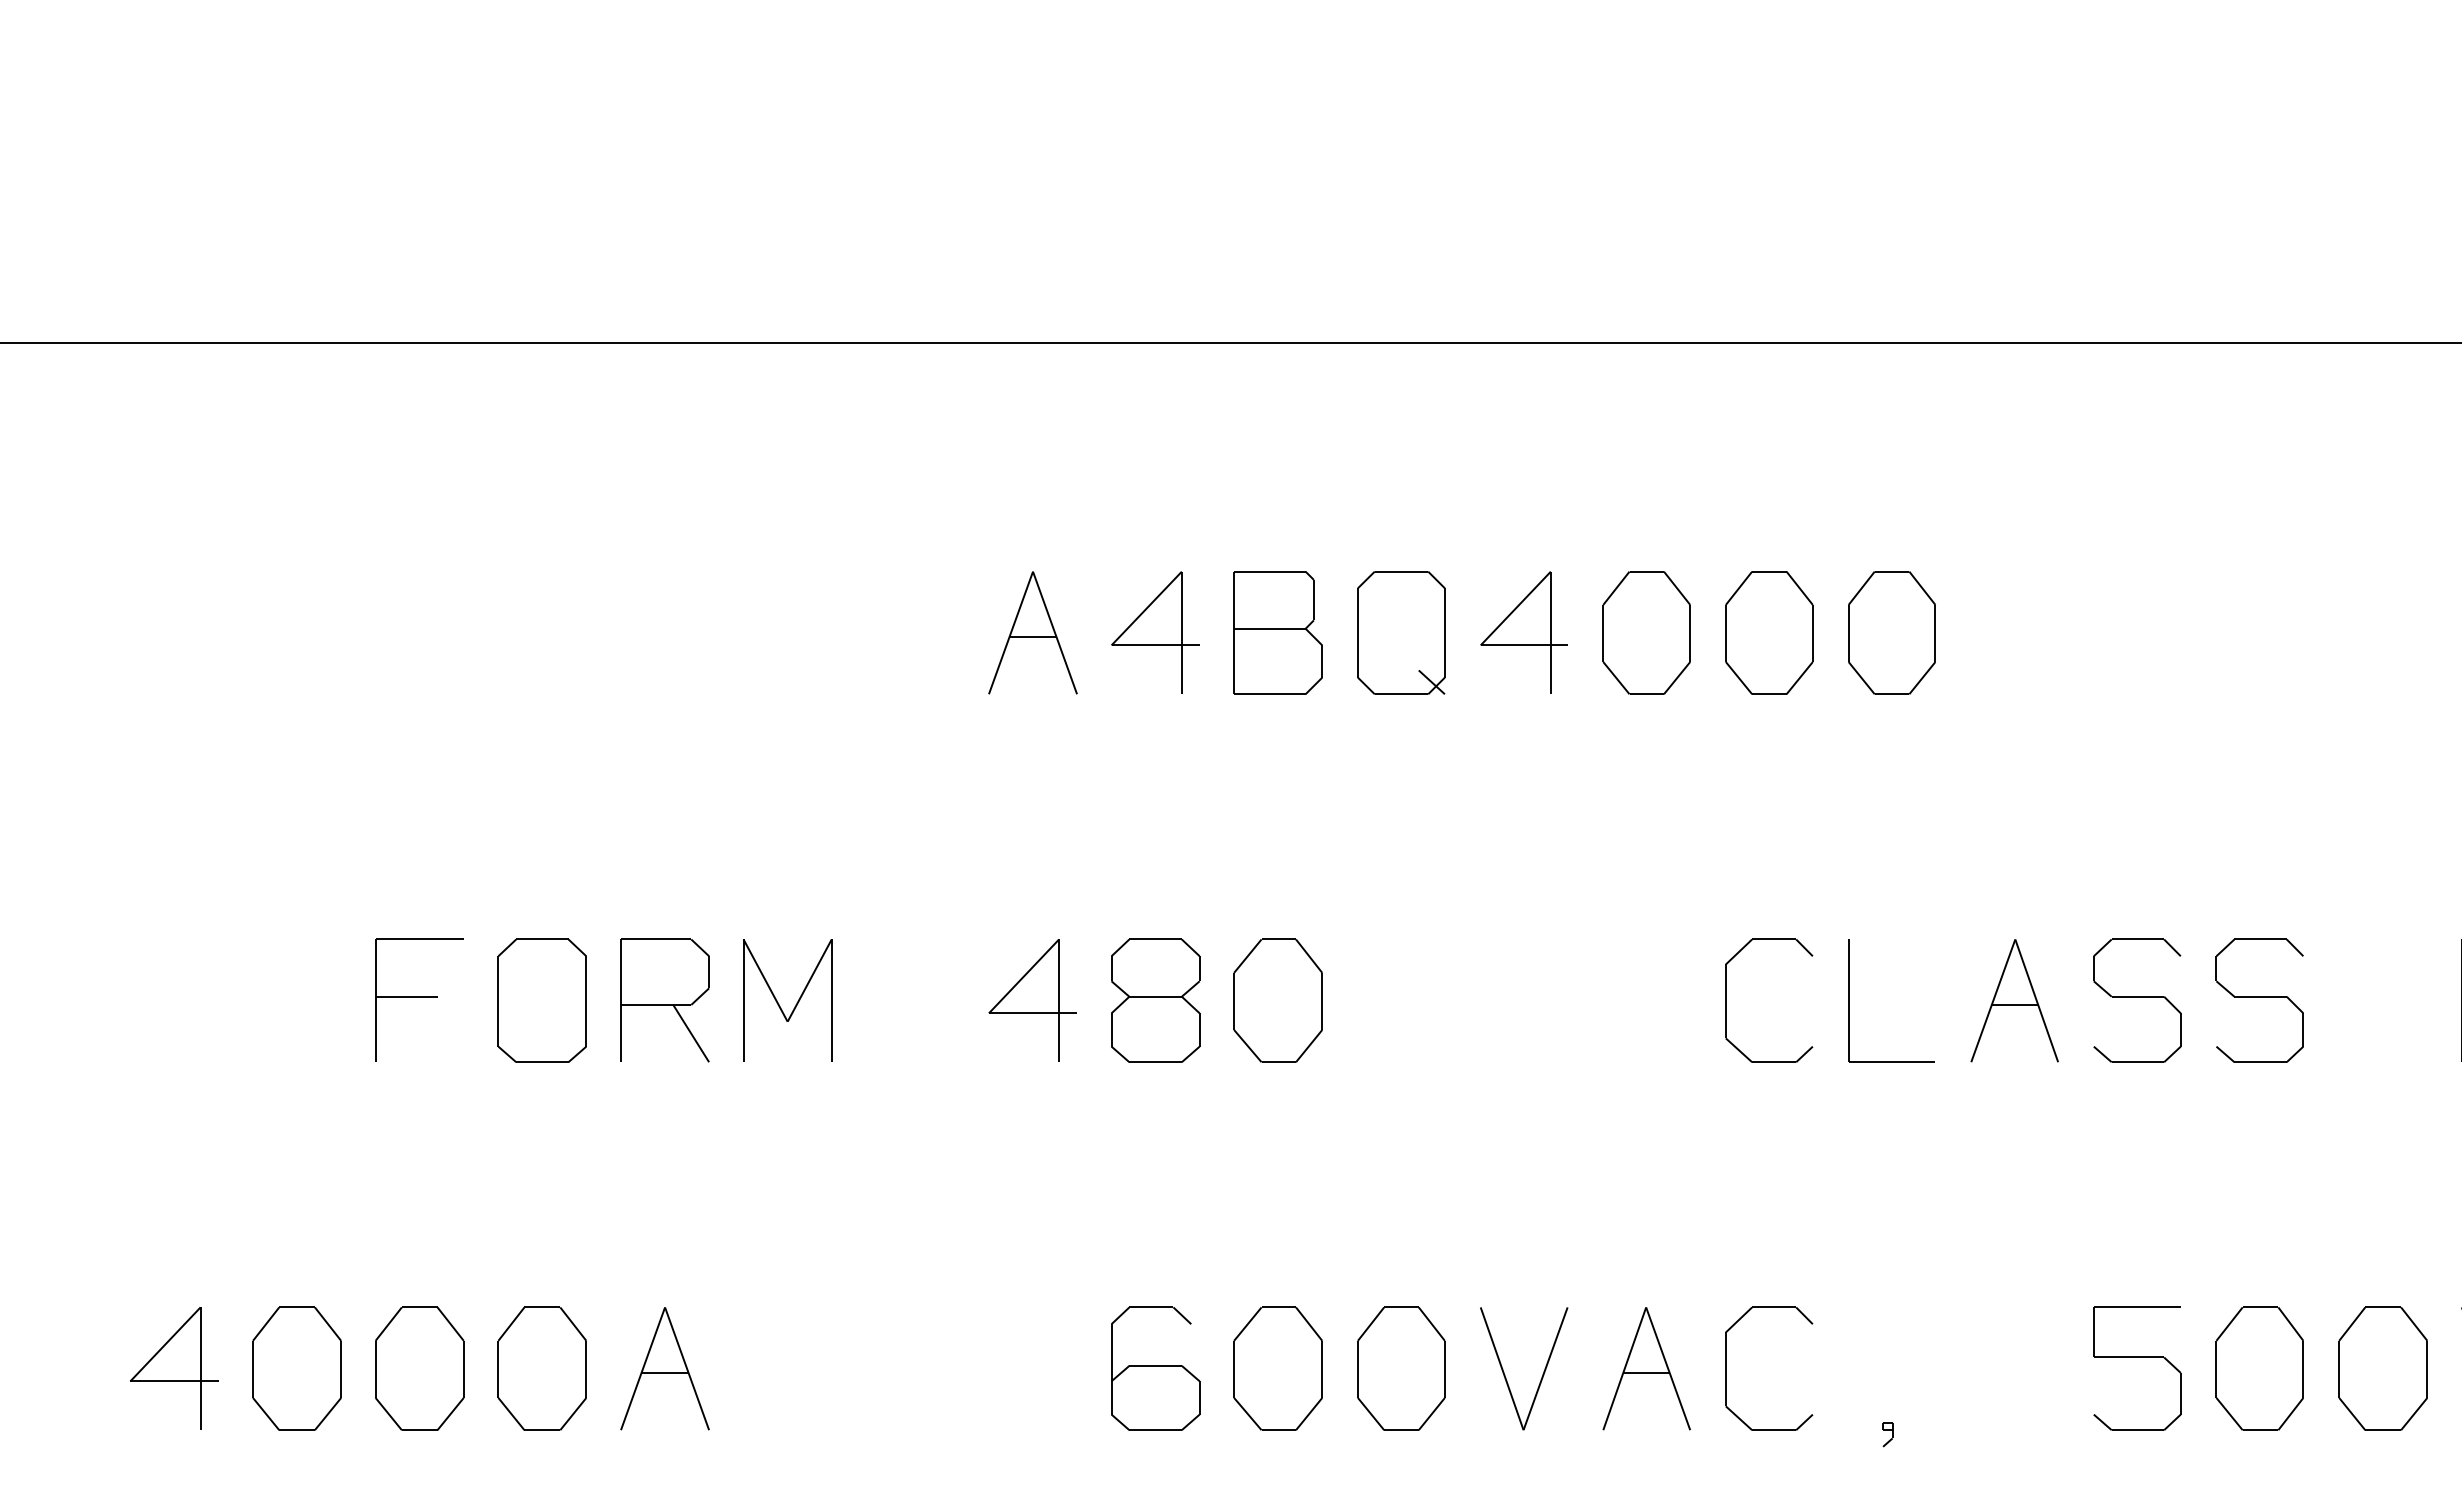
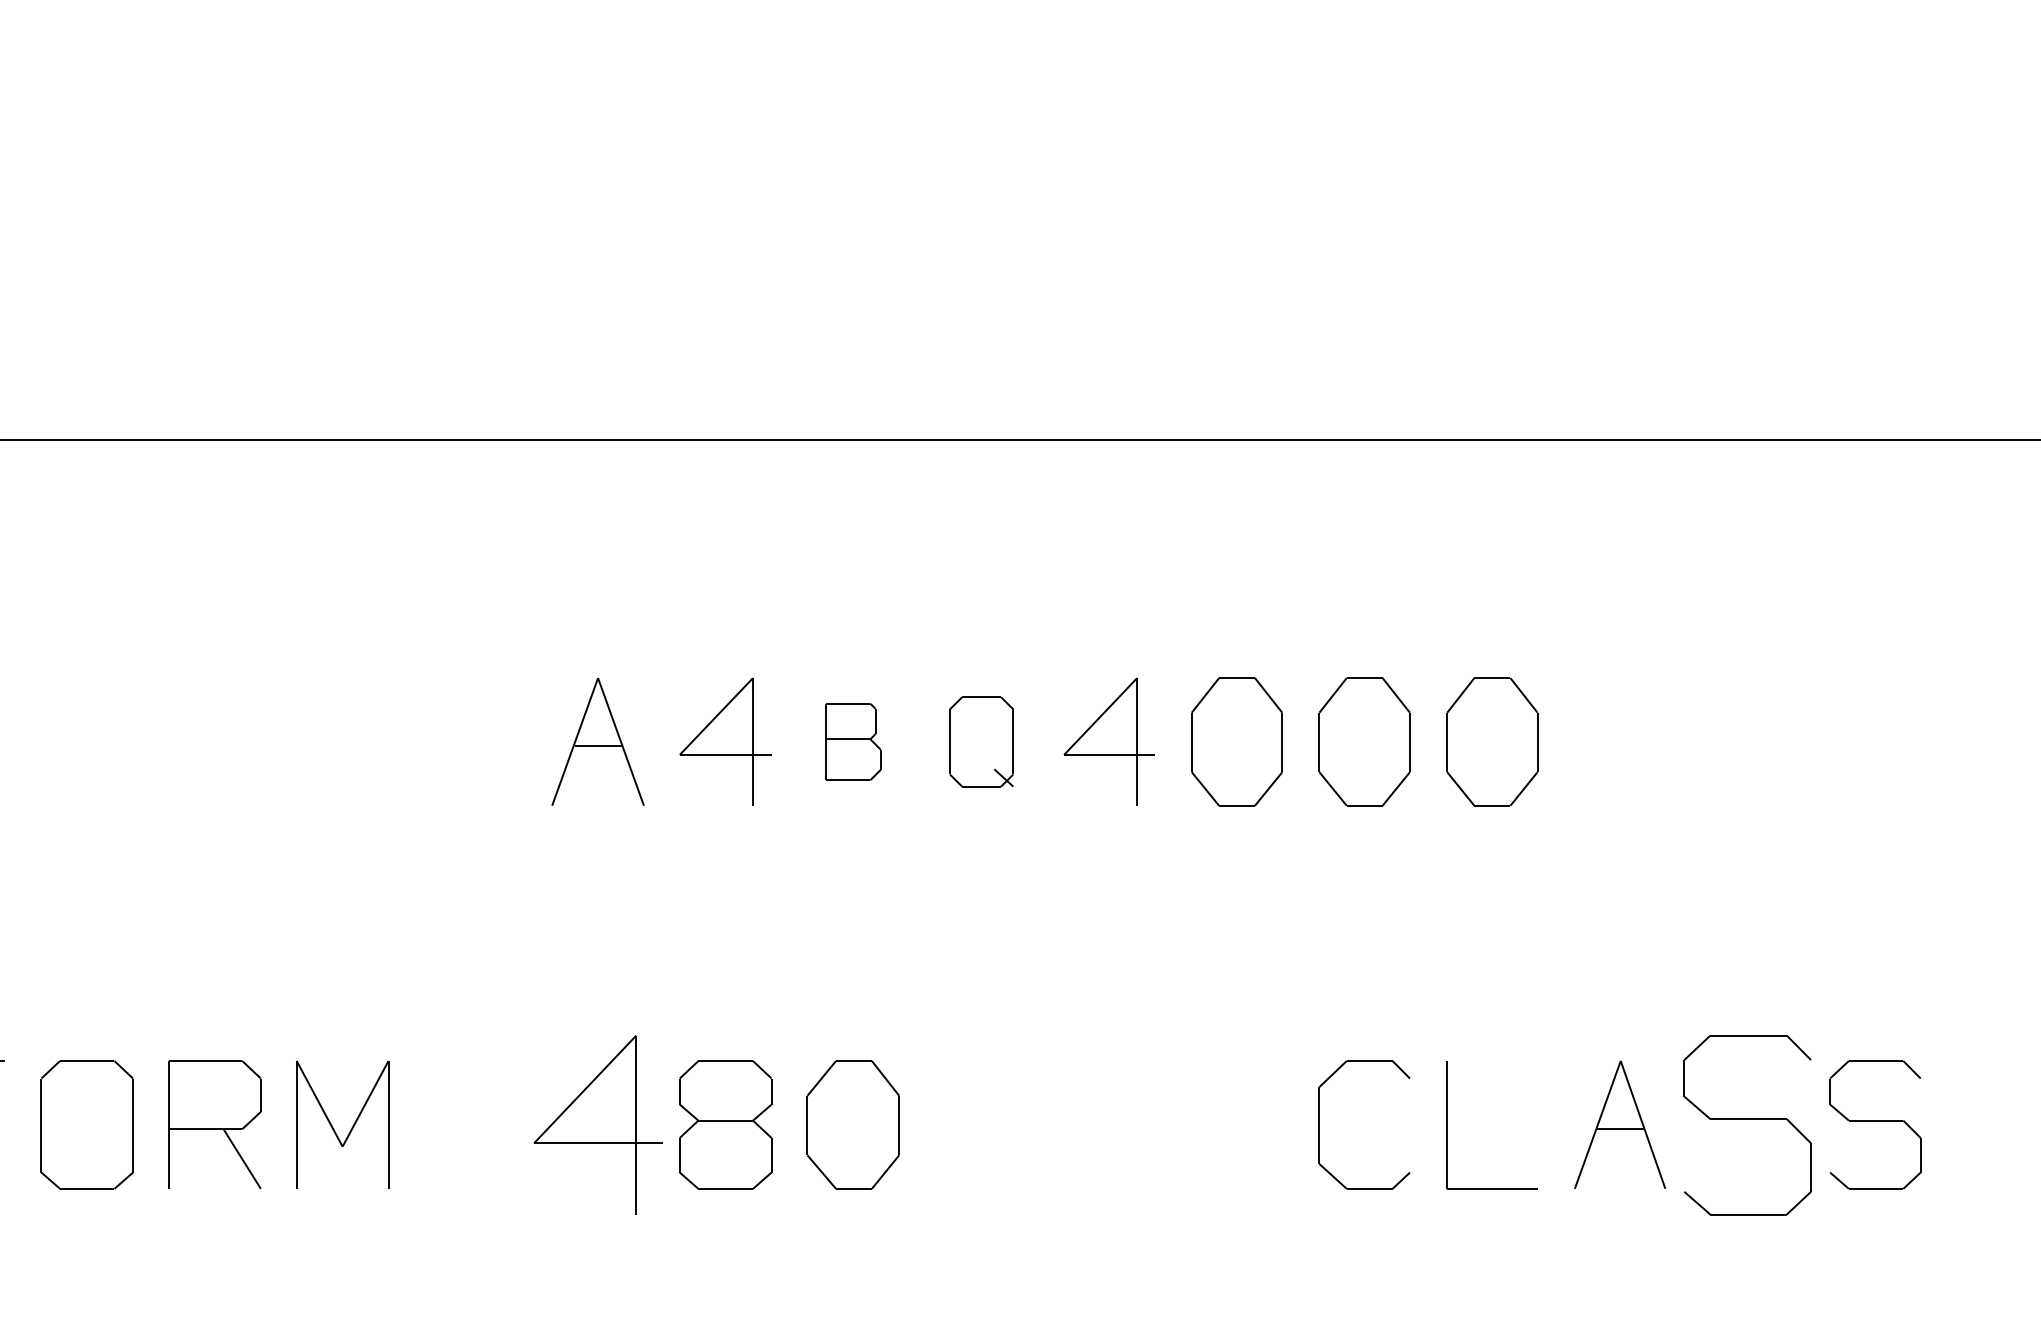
part: (1277, 632) -> (852, 741), size x0.6
part: (1401, 632) -> (981, 741), size x0.7
part: (1032, 1000) -> (597, 1124), size x1.4
part: (2137, 1000) -> (1747, 1124), size x1.4

